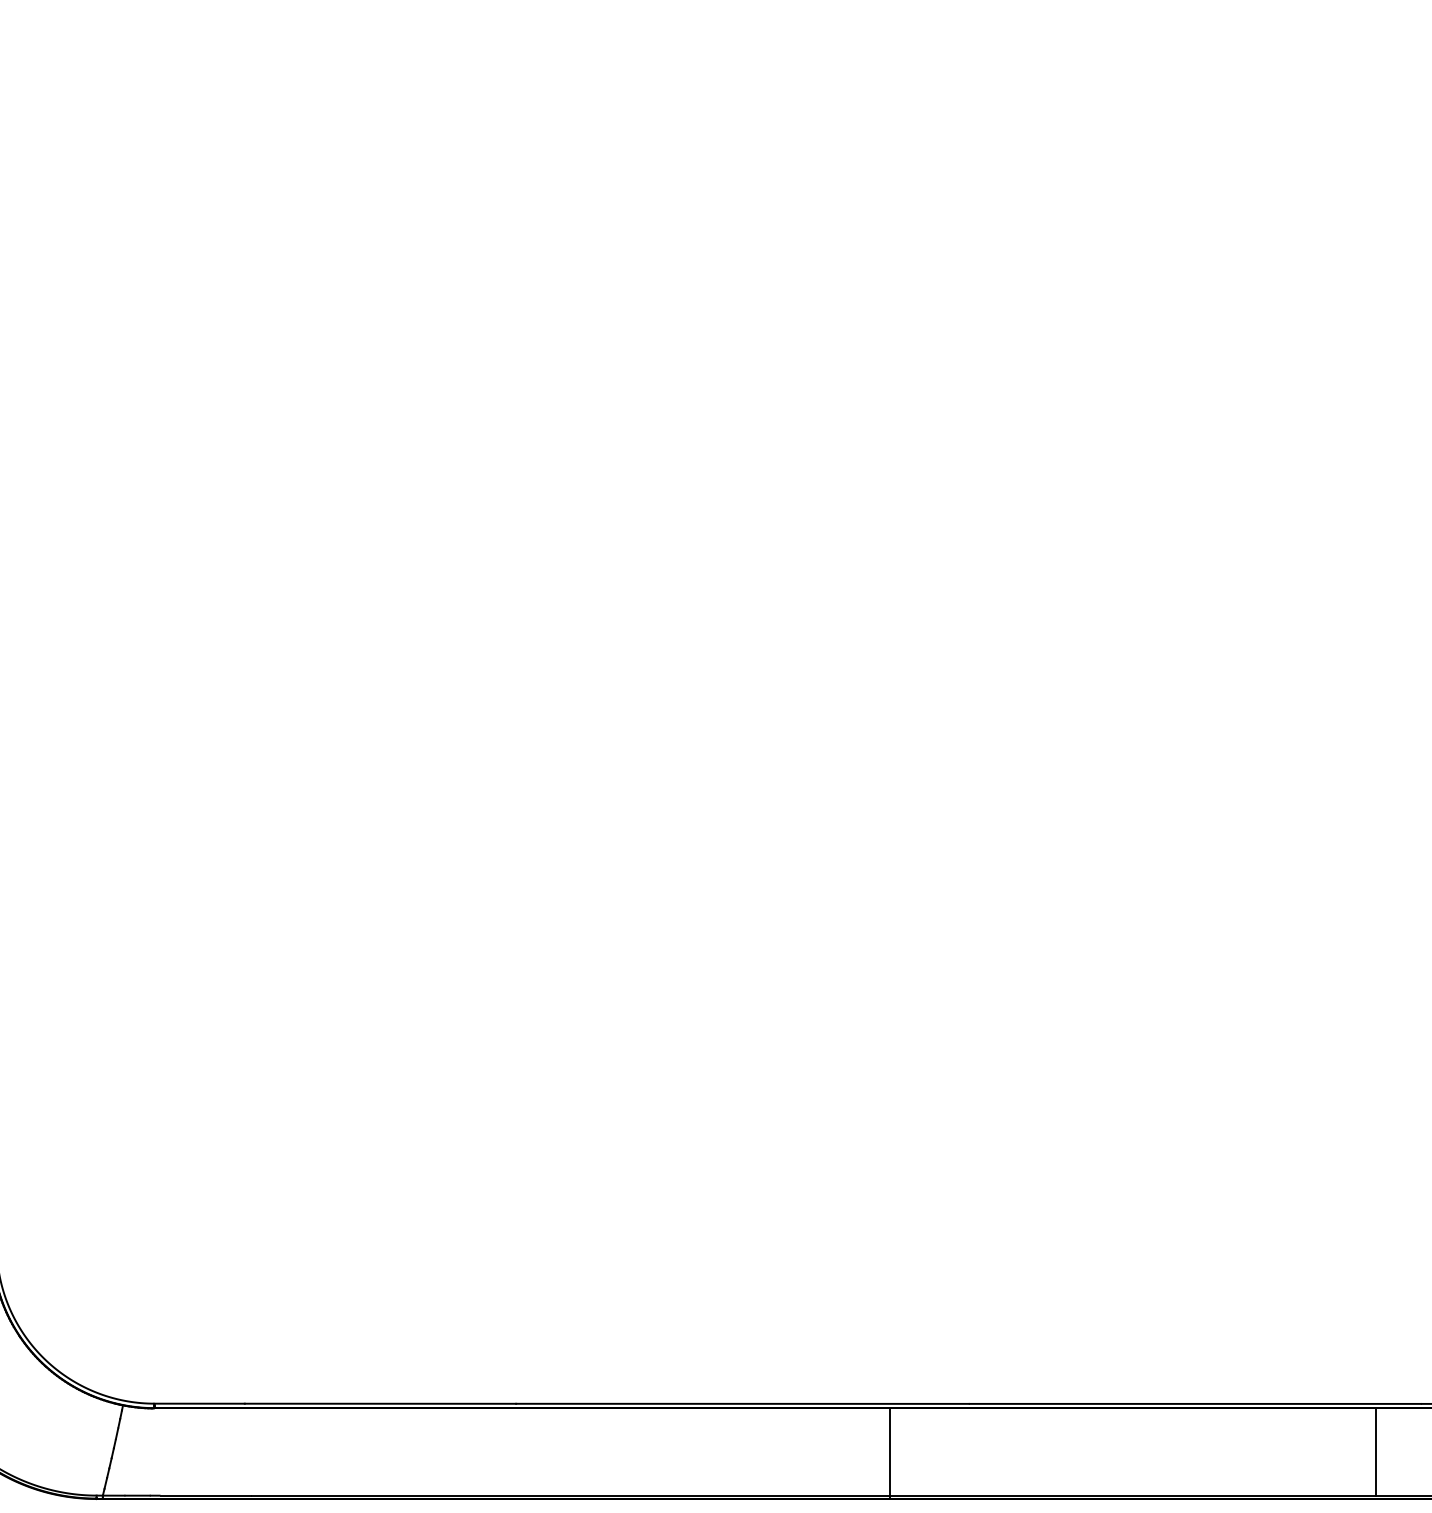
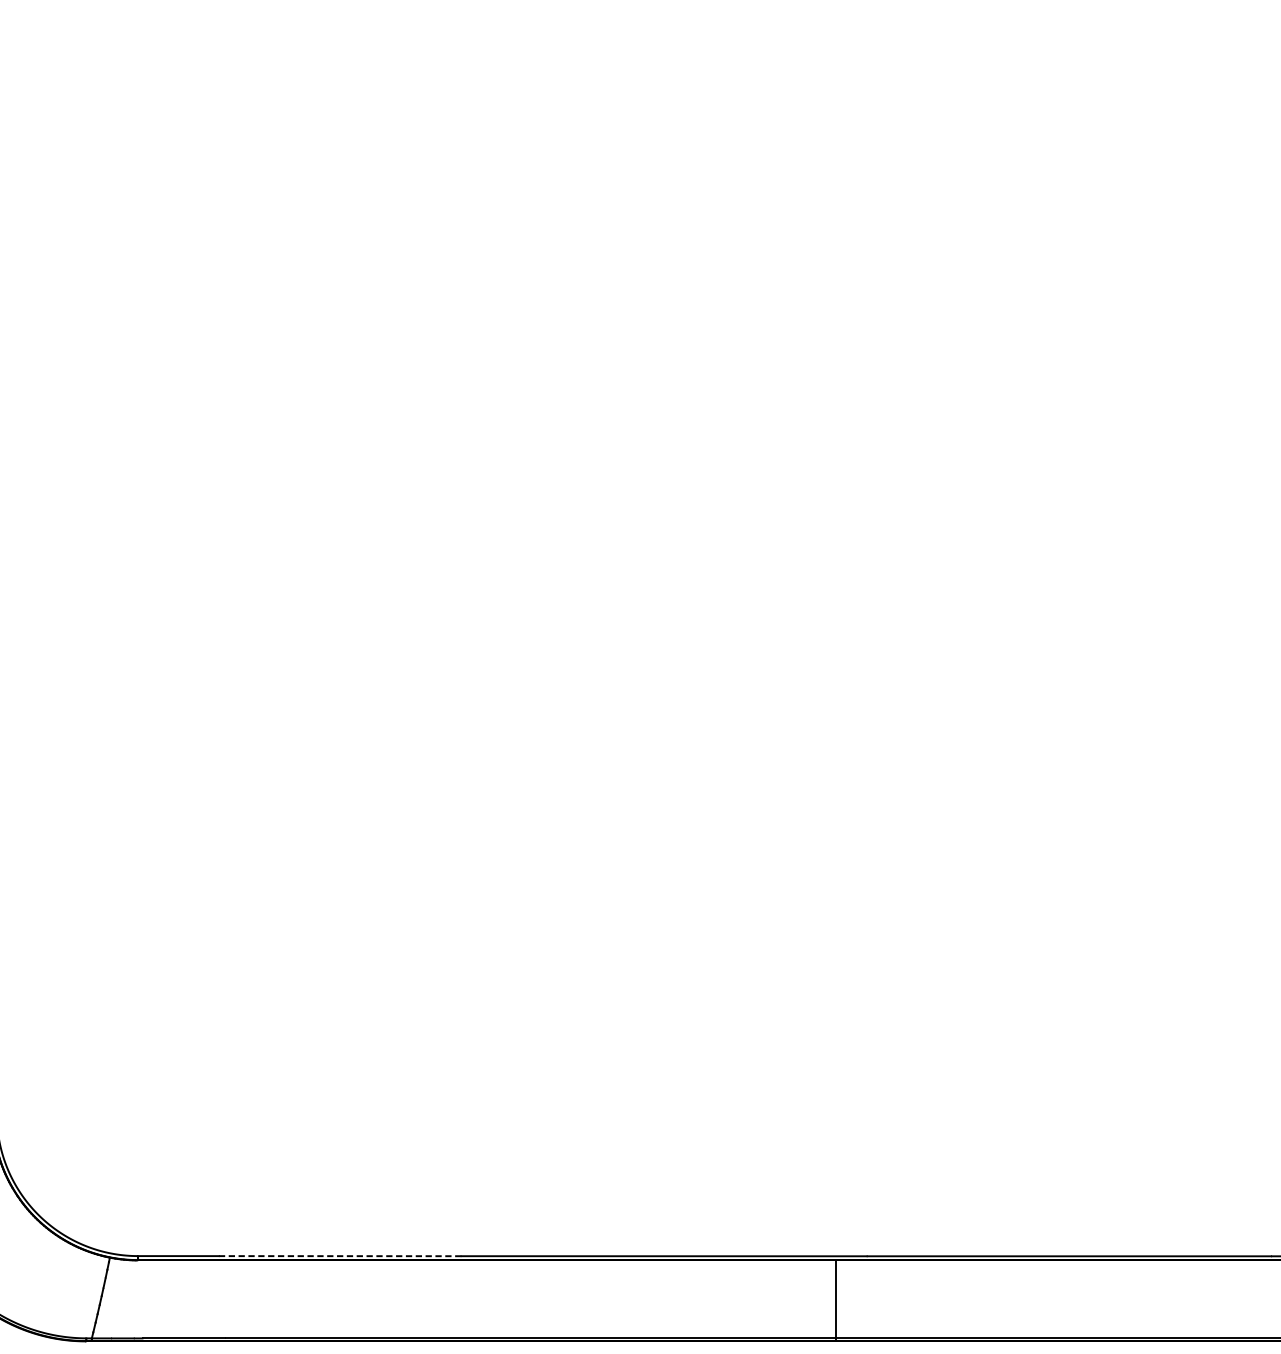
line: (380, 1403) -> (340, 1255), solid -> dashed
line: (1376, 1451) -> (1231, 1298), removed
line: (890, 1453) -> (836, 1300), moved

